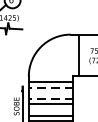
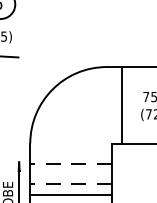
line: (50, 82) -> (69, 154), removed

